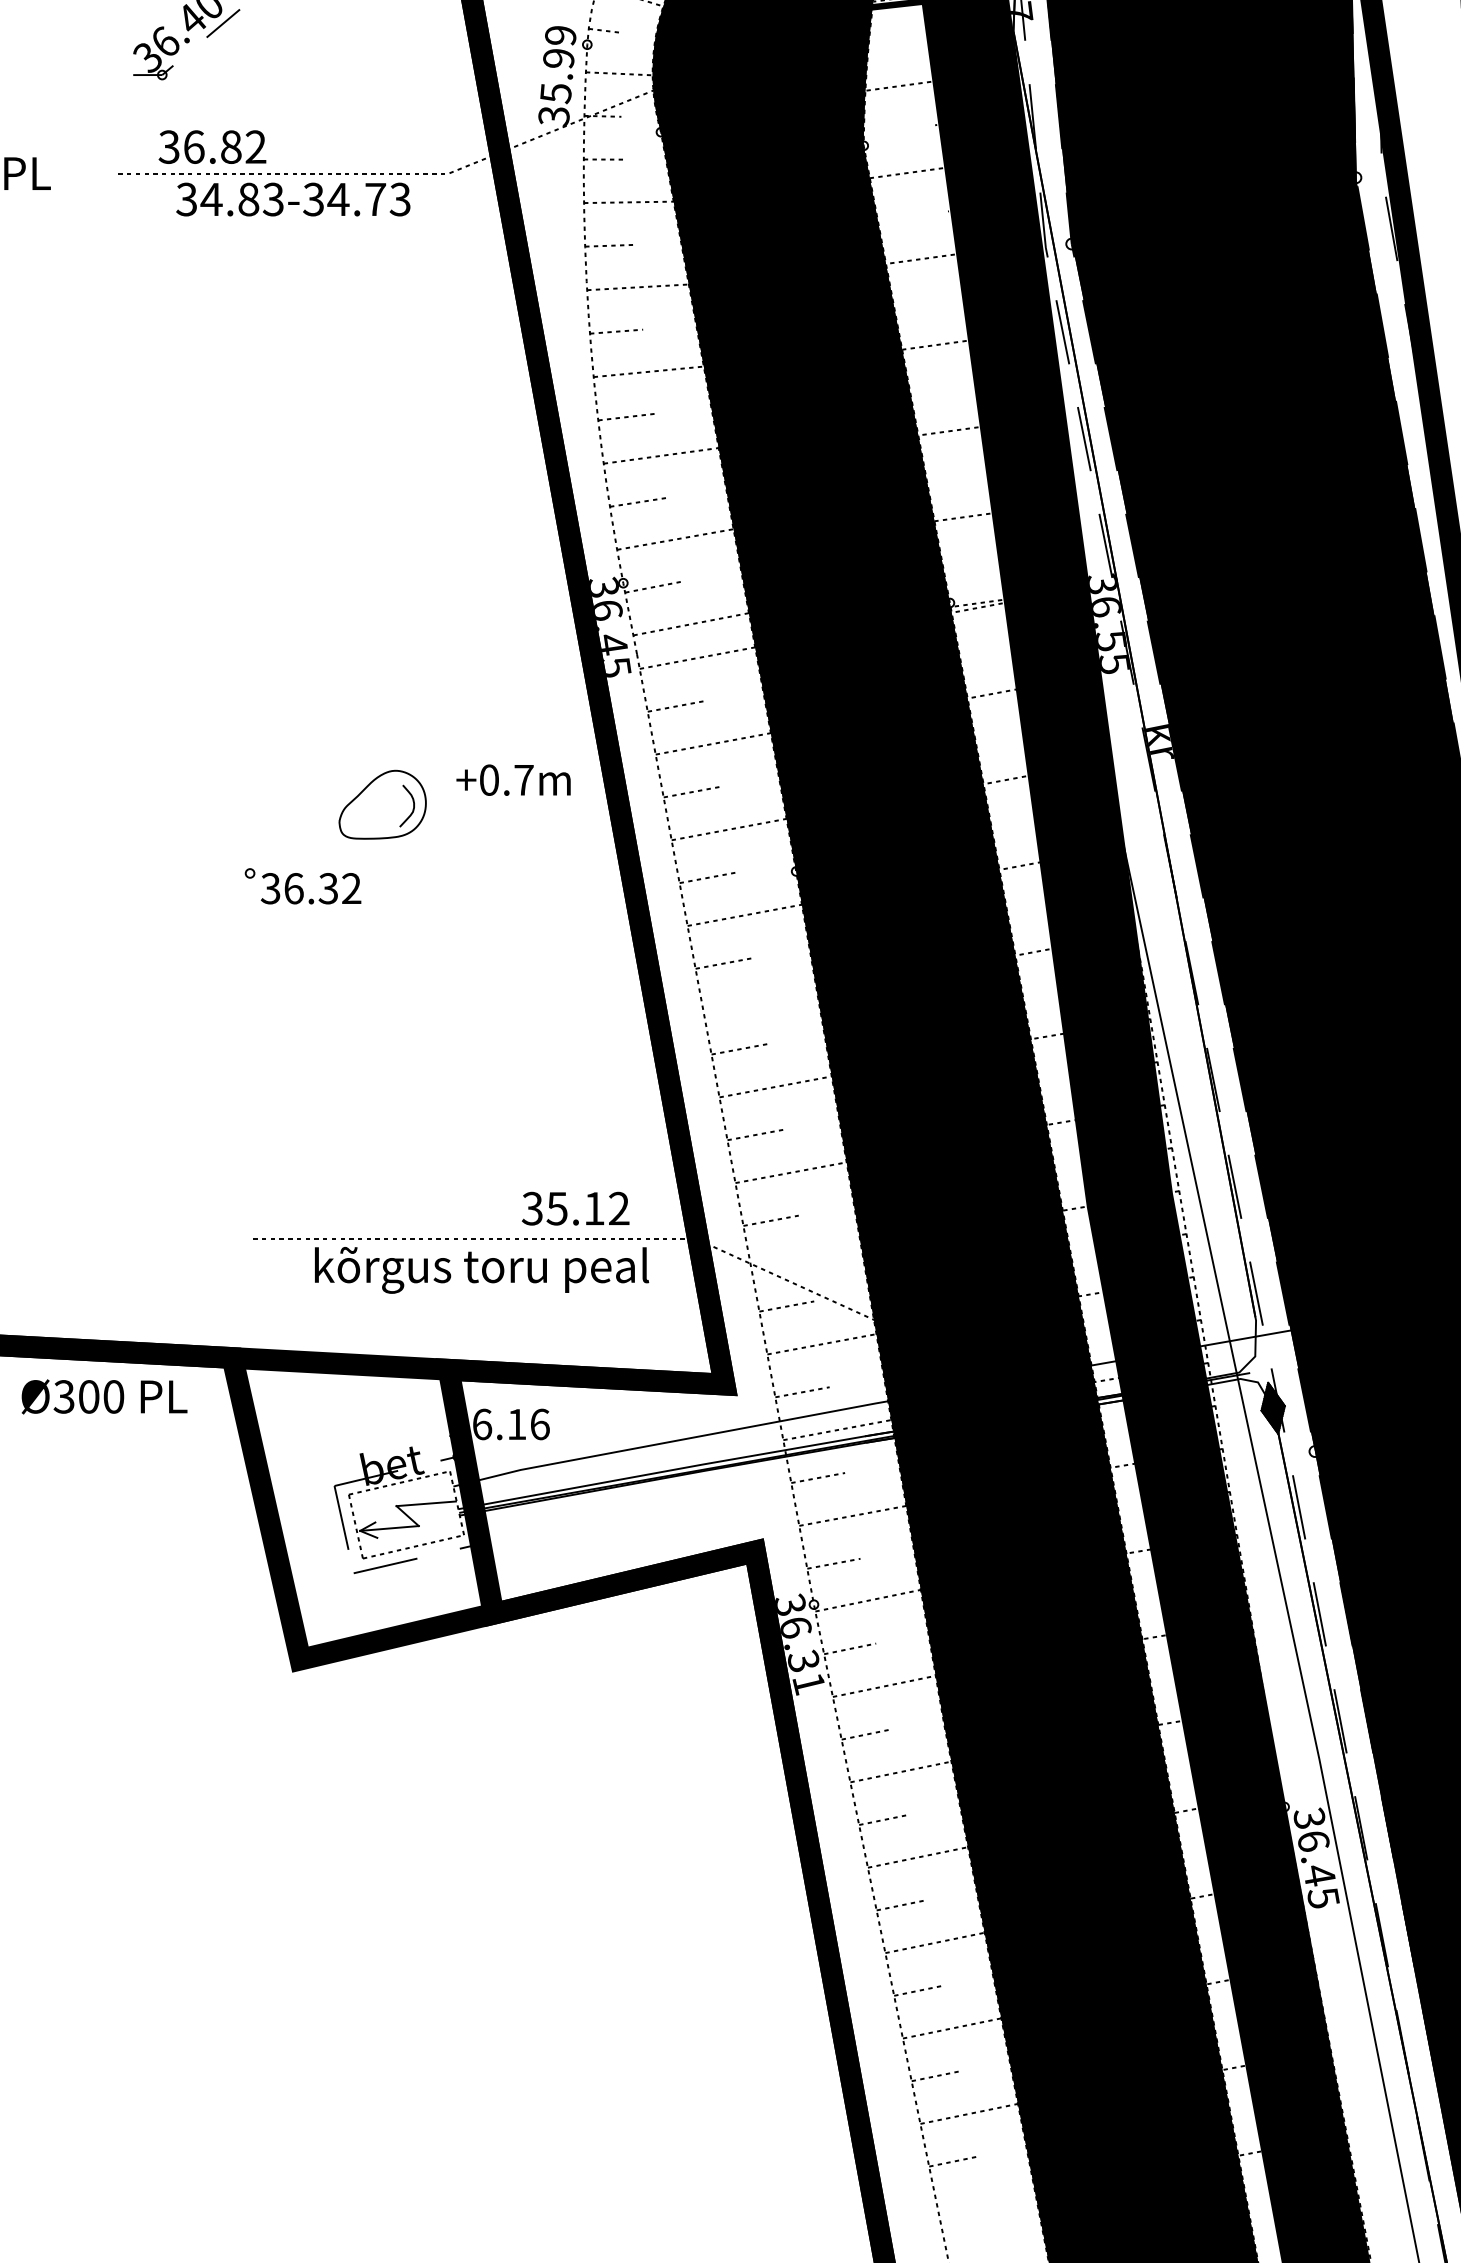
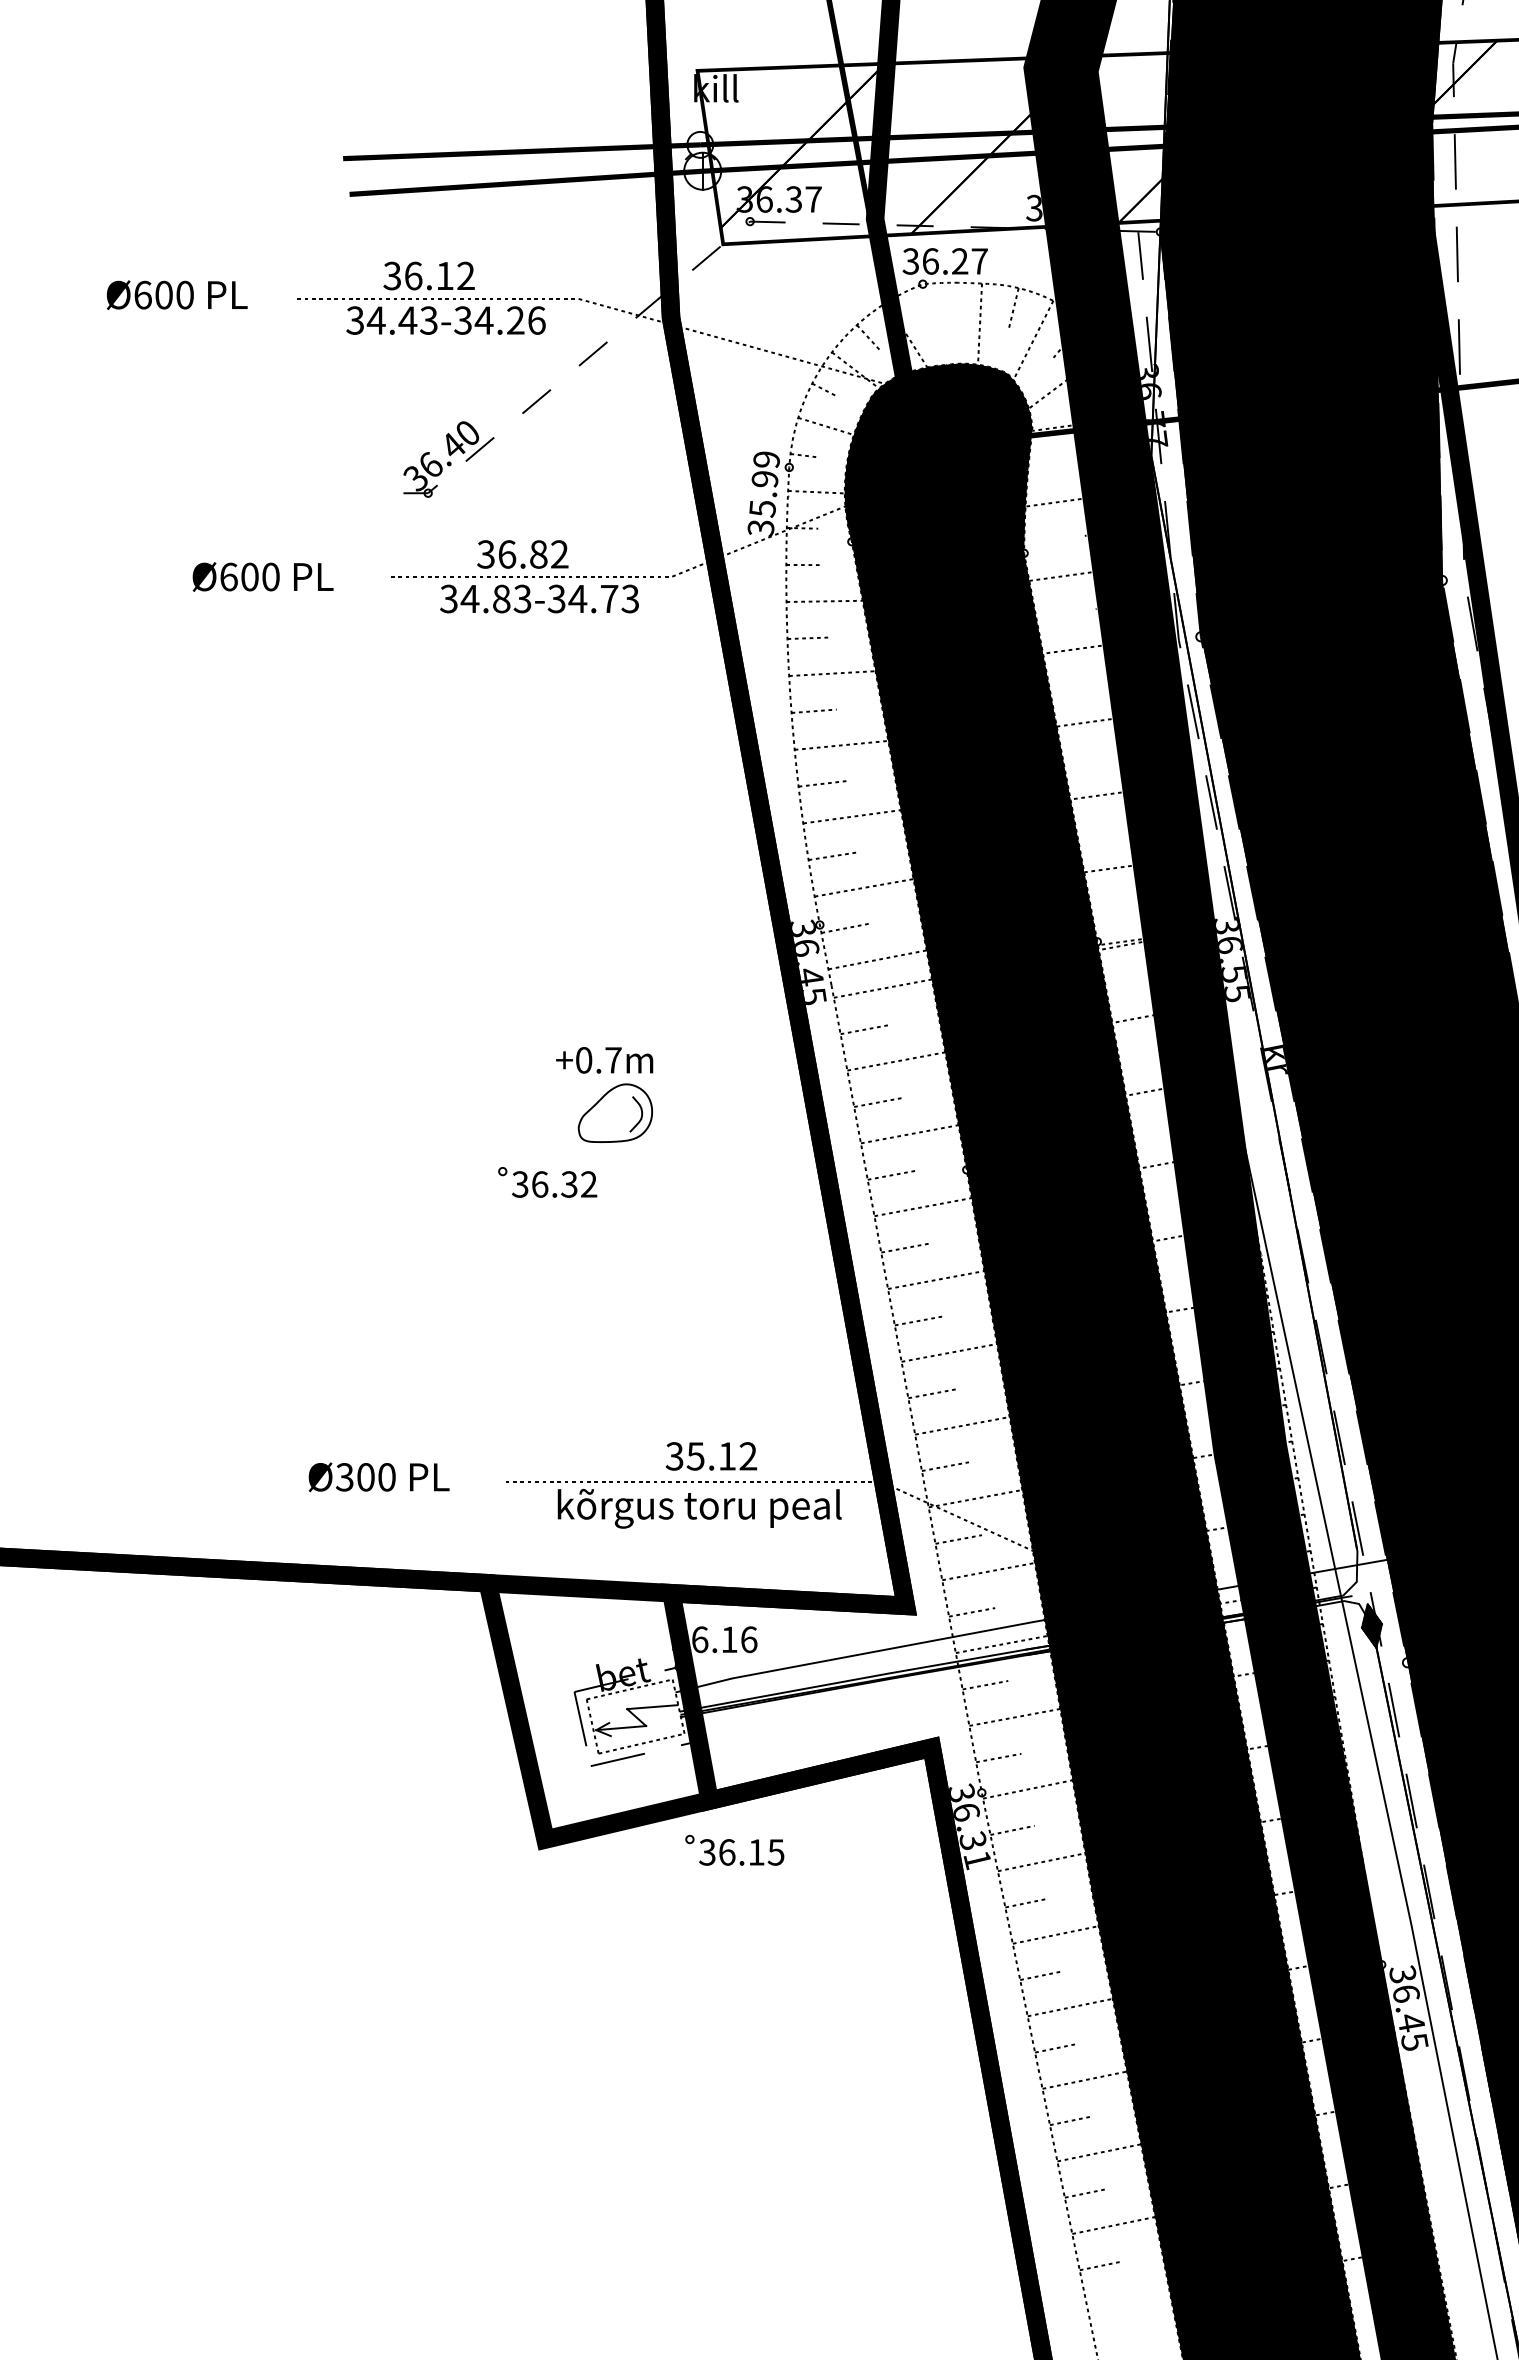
text: (212, 147) -> (522, 554), moved
text: (513, 780) -> (604, 1060), moved
line: (760, 1001) -> (936, 1280), added
text: (575, 1208) -> (711, 1456), moved
line: (806, 1258) -> (975, 1498), added
text: (103, 1397) -> (378, 1477), moved
part: (522, 1671) -> (734, 1849), added

